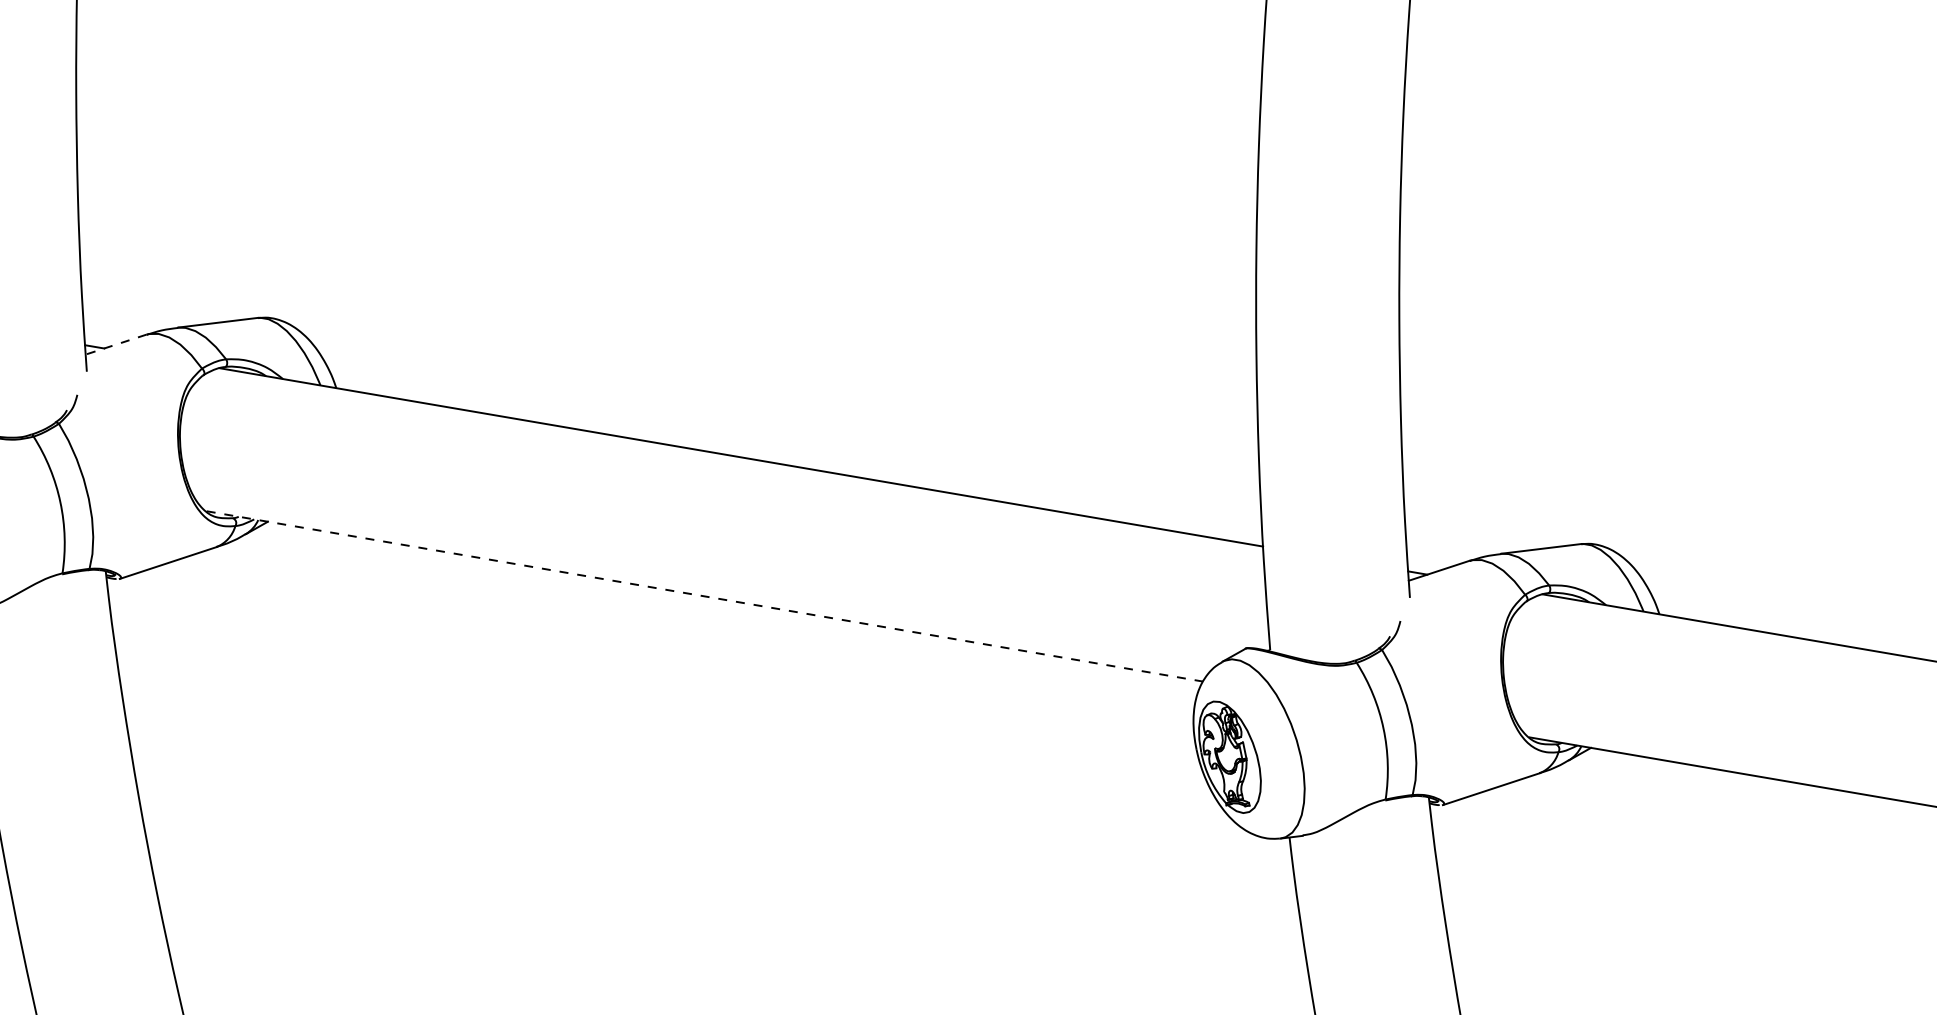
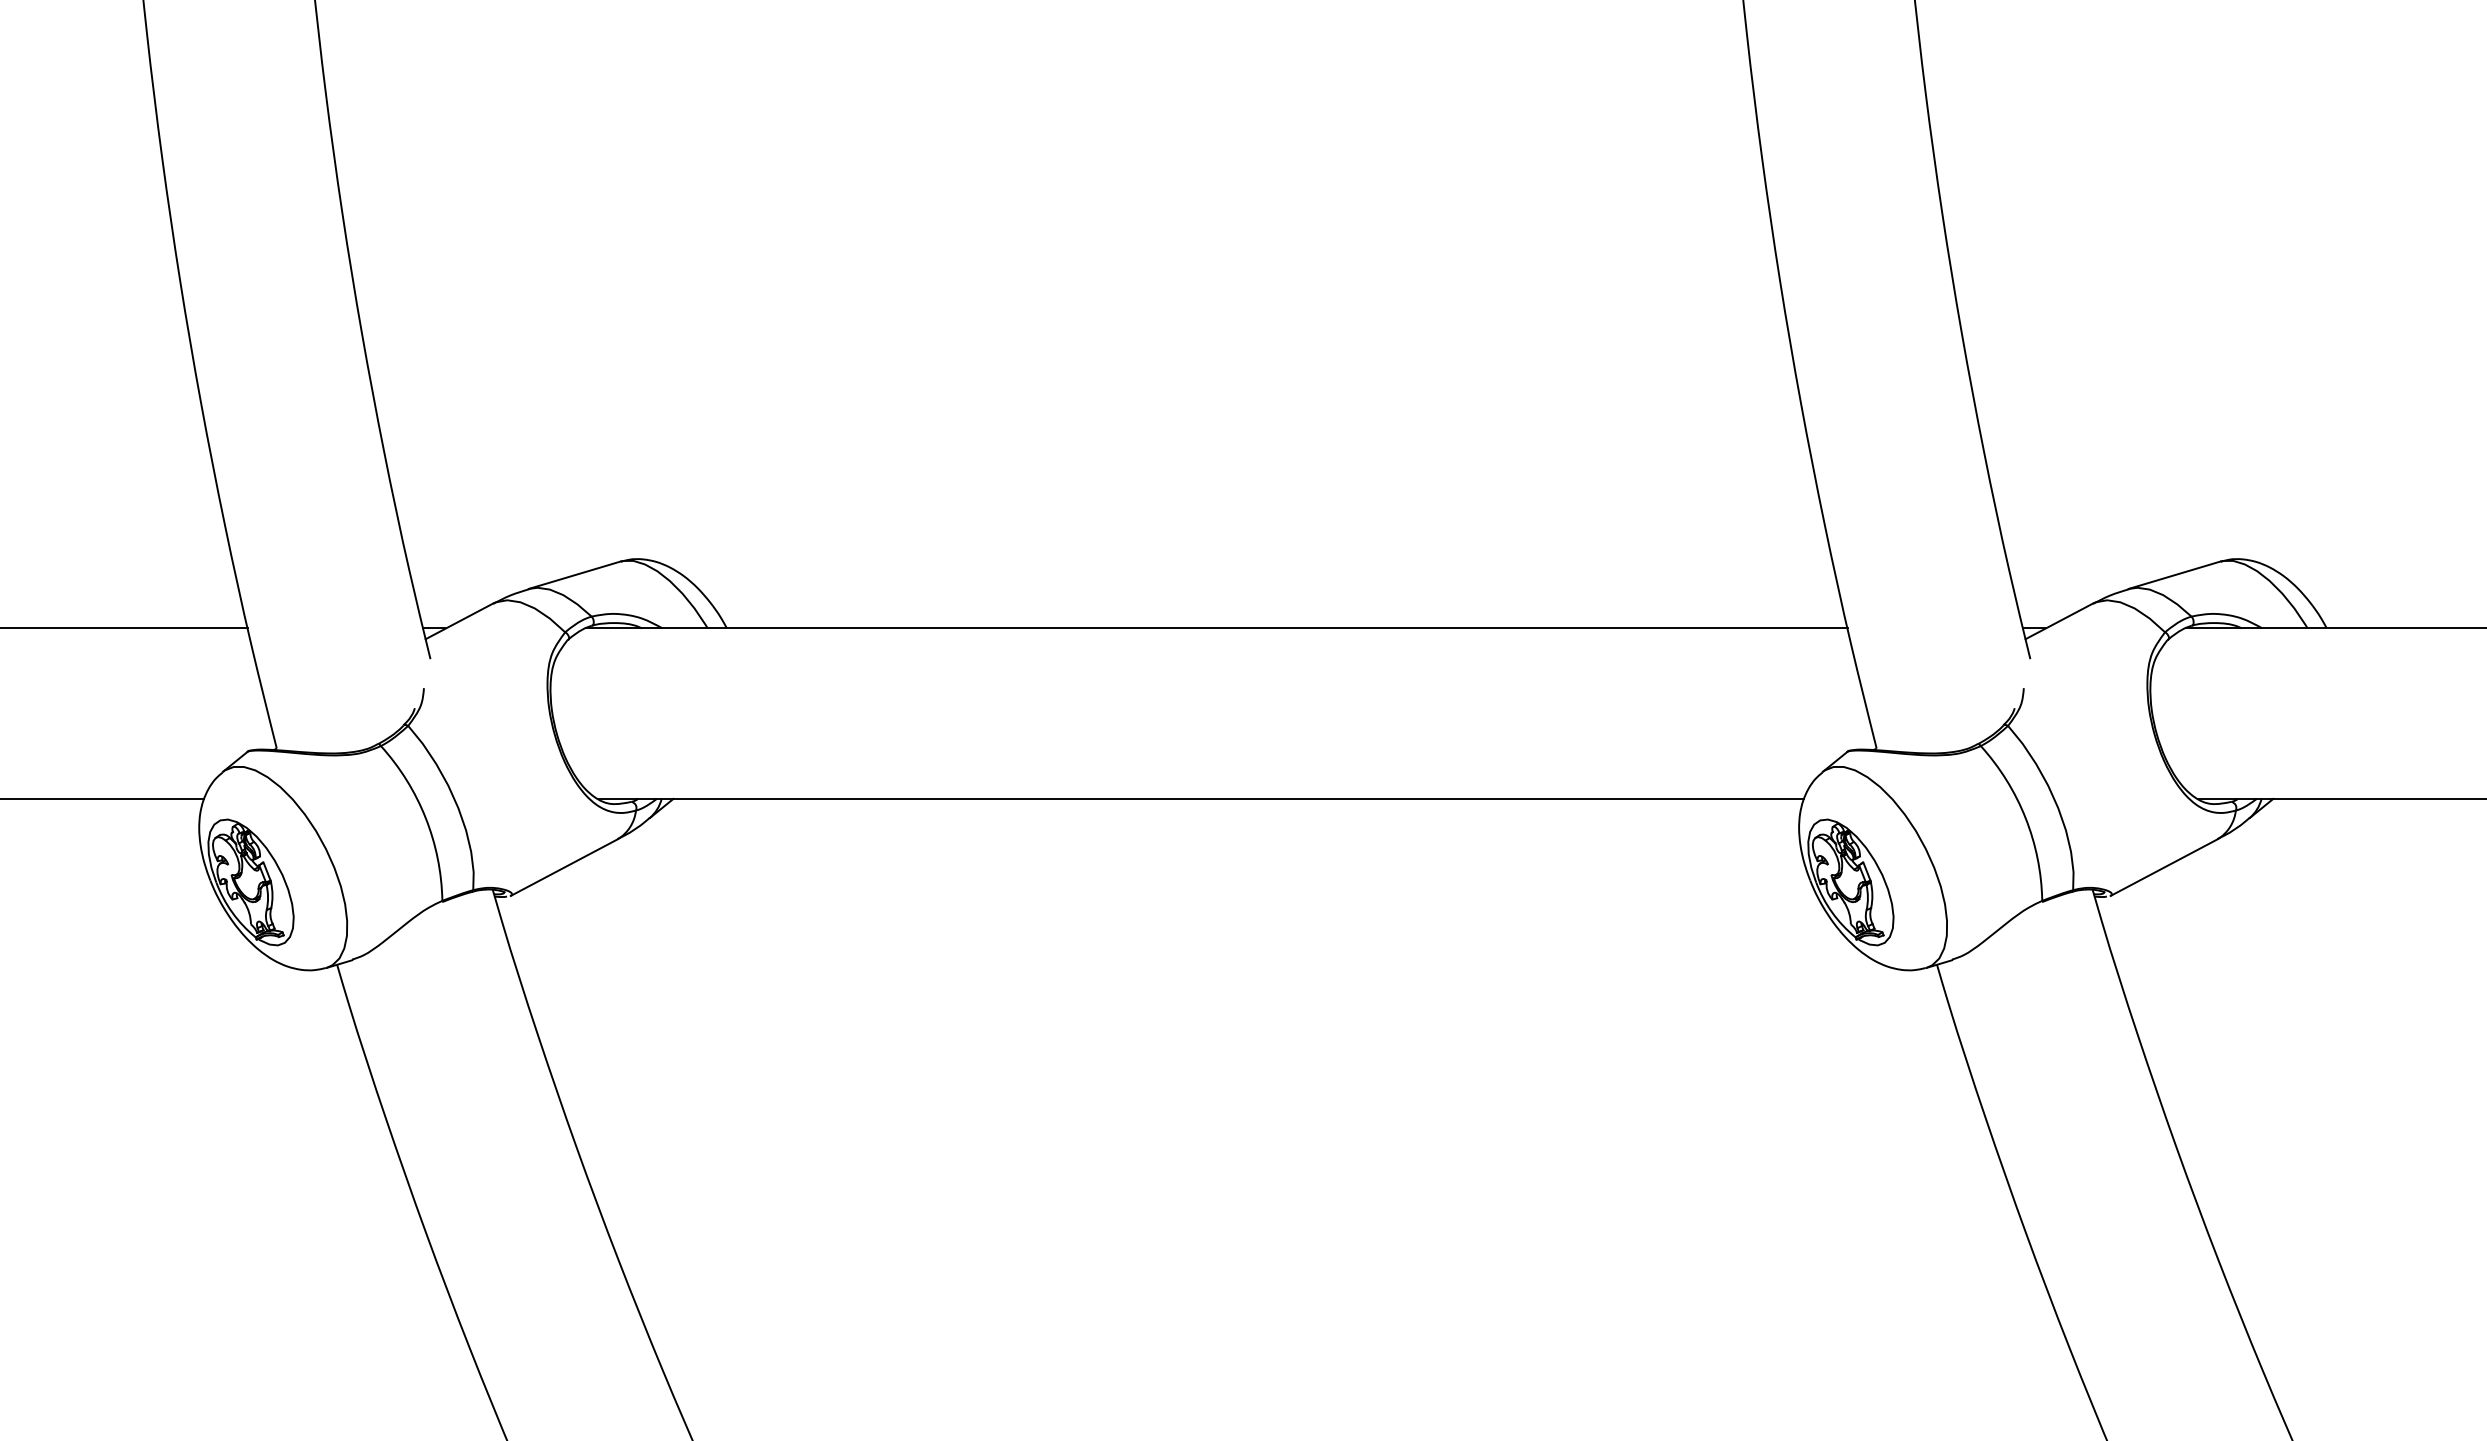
line: (115, 344) -> (458, 621), dashed -> solid
line: (705, 596) -> (1202, 798), dashed -> solid

